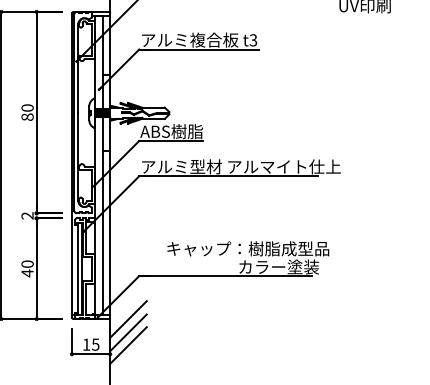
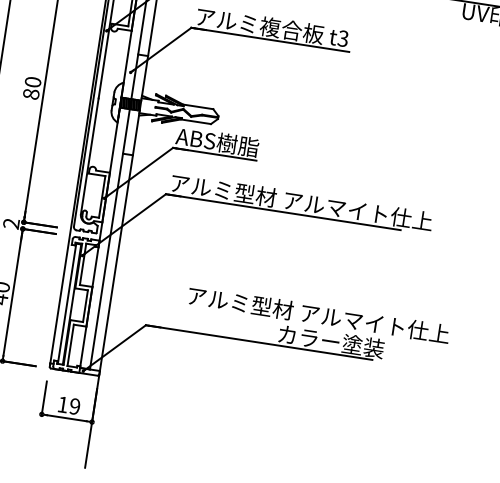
text: (266, 248) -> (318, 314), キャップ：樹脂成型品 -> アルミ型材 アルマイト仕上
line: (128, 319) -> (123, 380), removed
line: (128, 332) -> (120, 397), removed
text: (95, 344) -> (74, 406), 15 -> 19
line: (128, 345) -> (117, 414), removed

